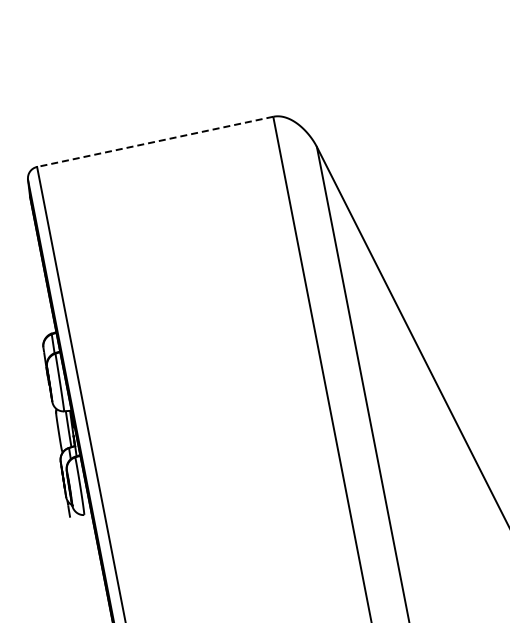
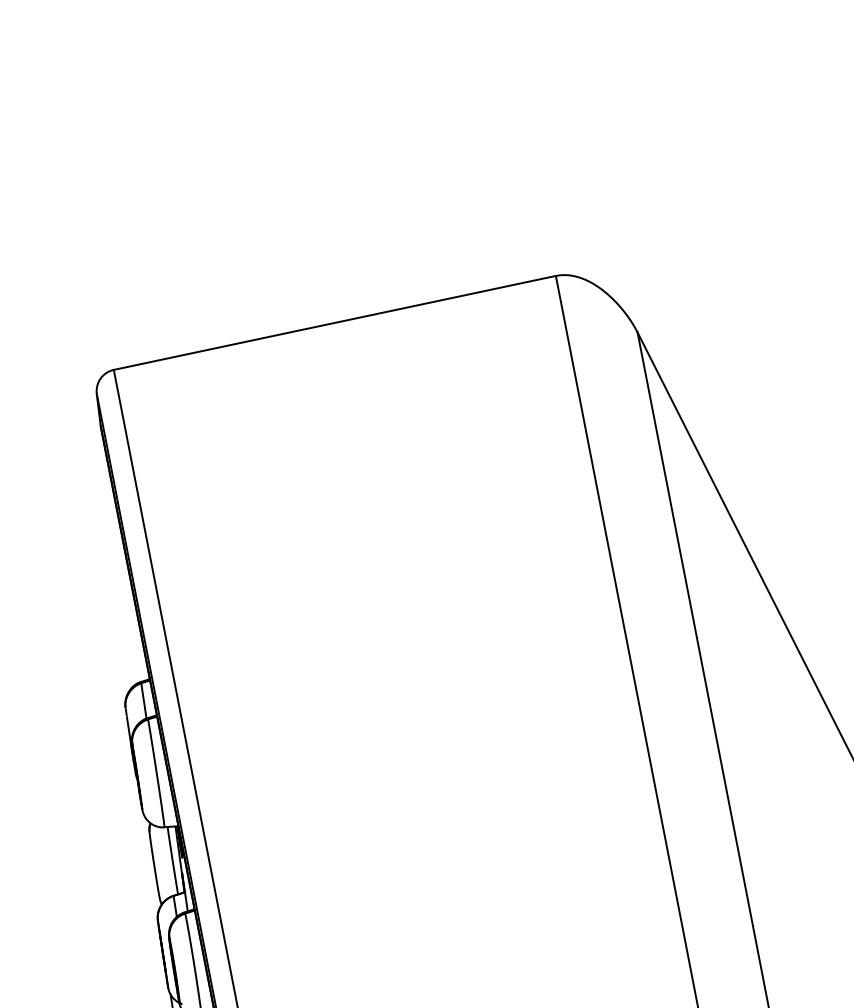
line: (155, 141) -> (335, 322), dashed -> solid

